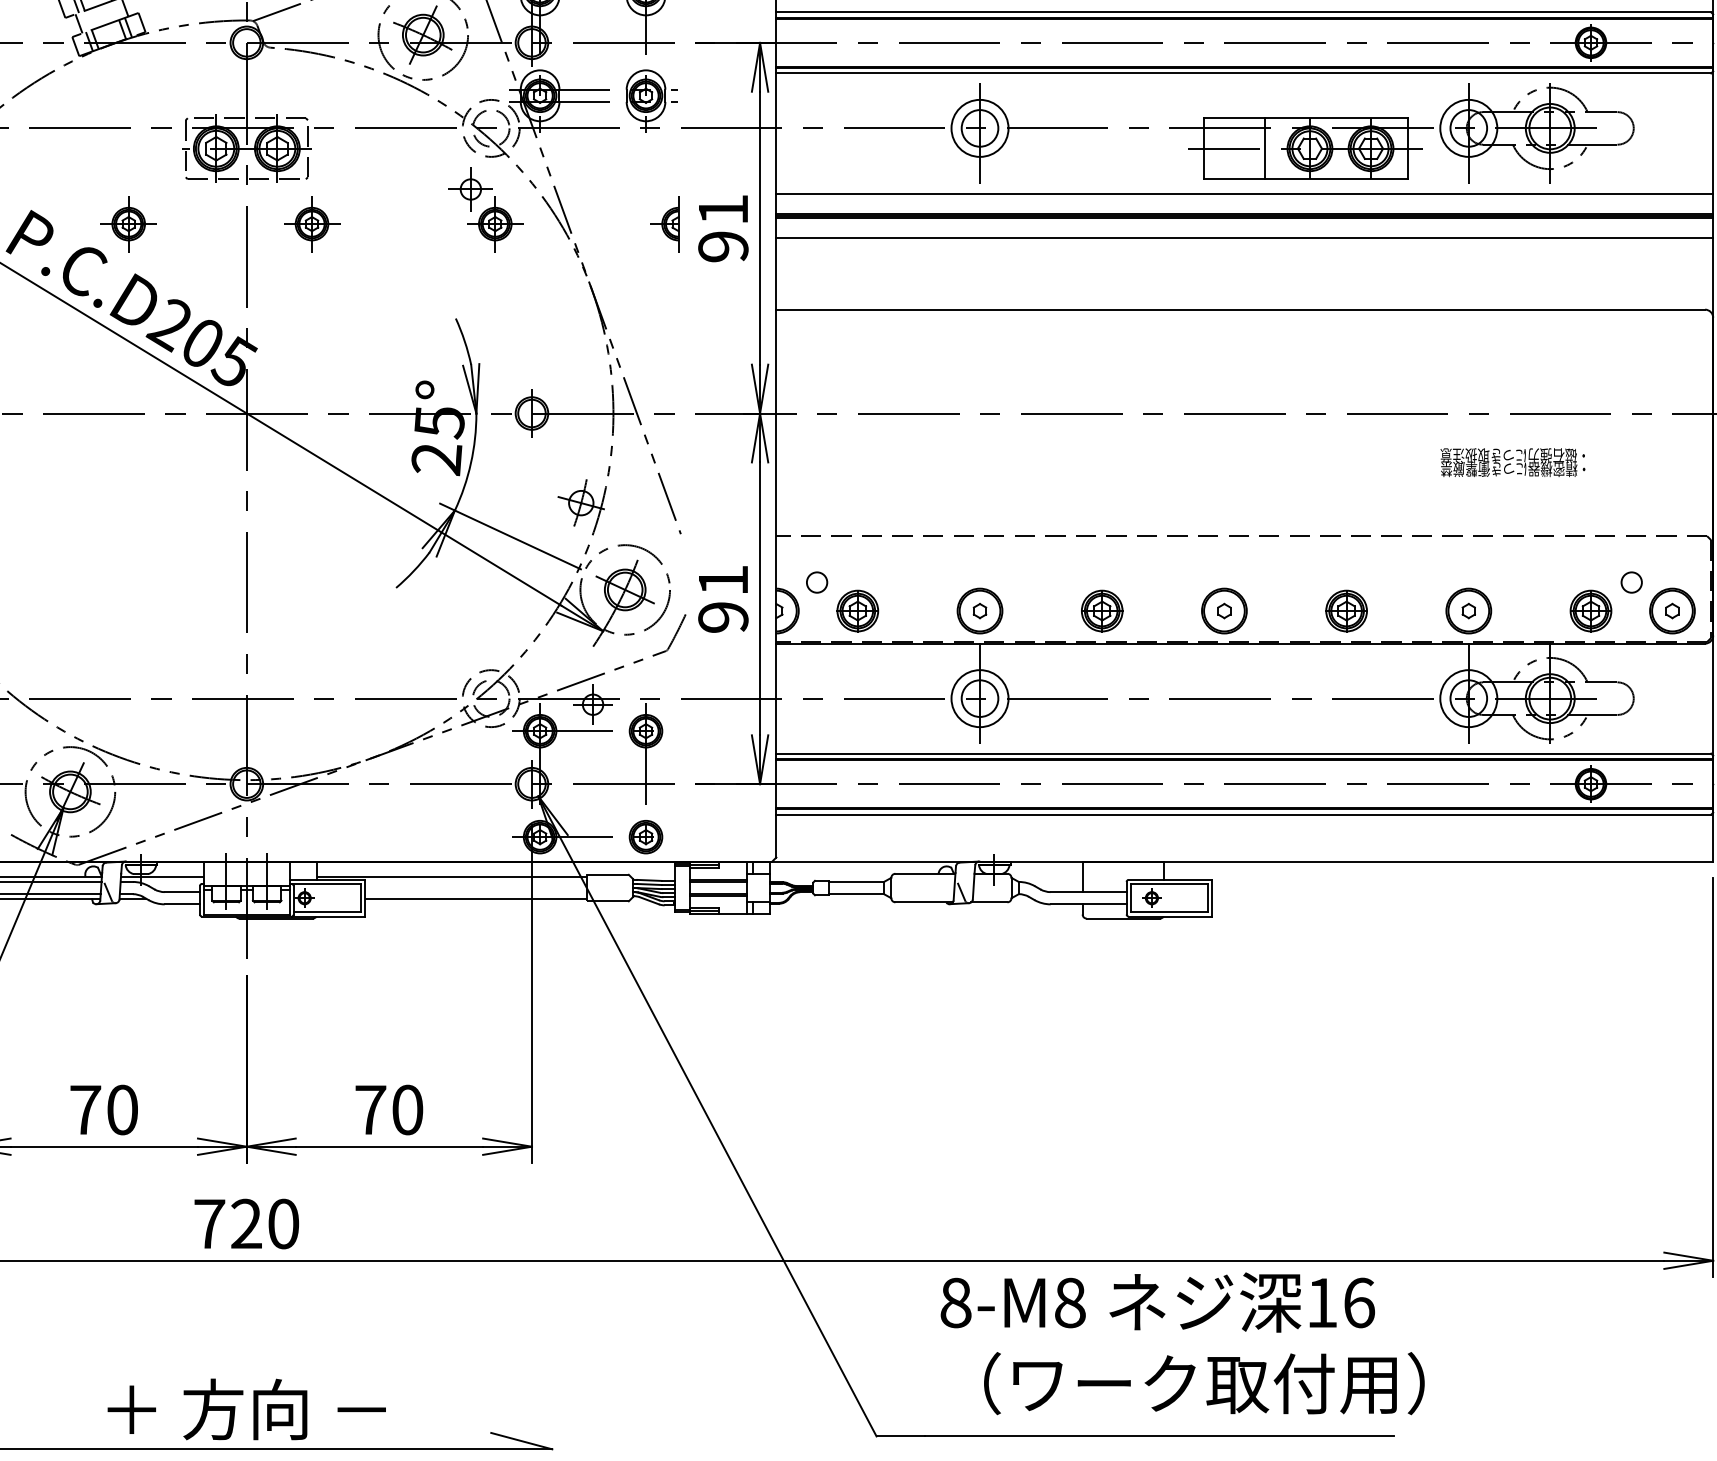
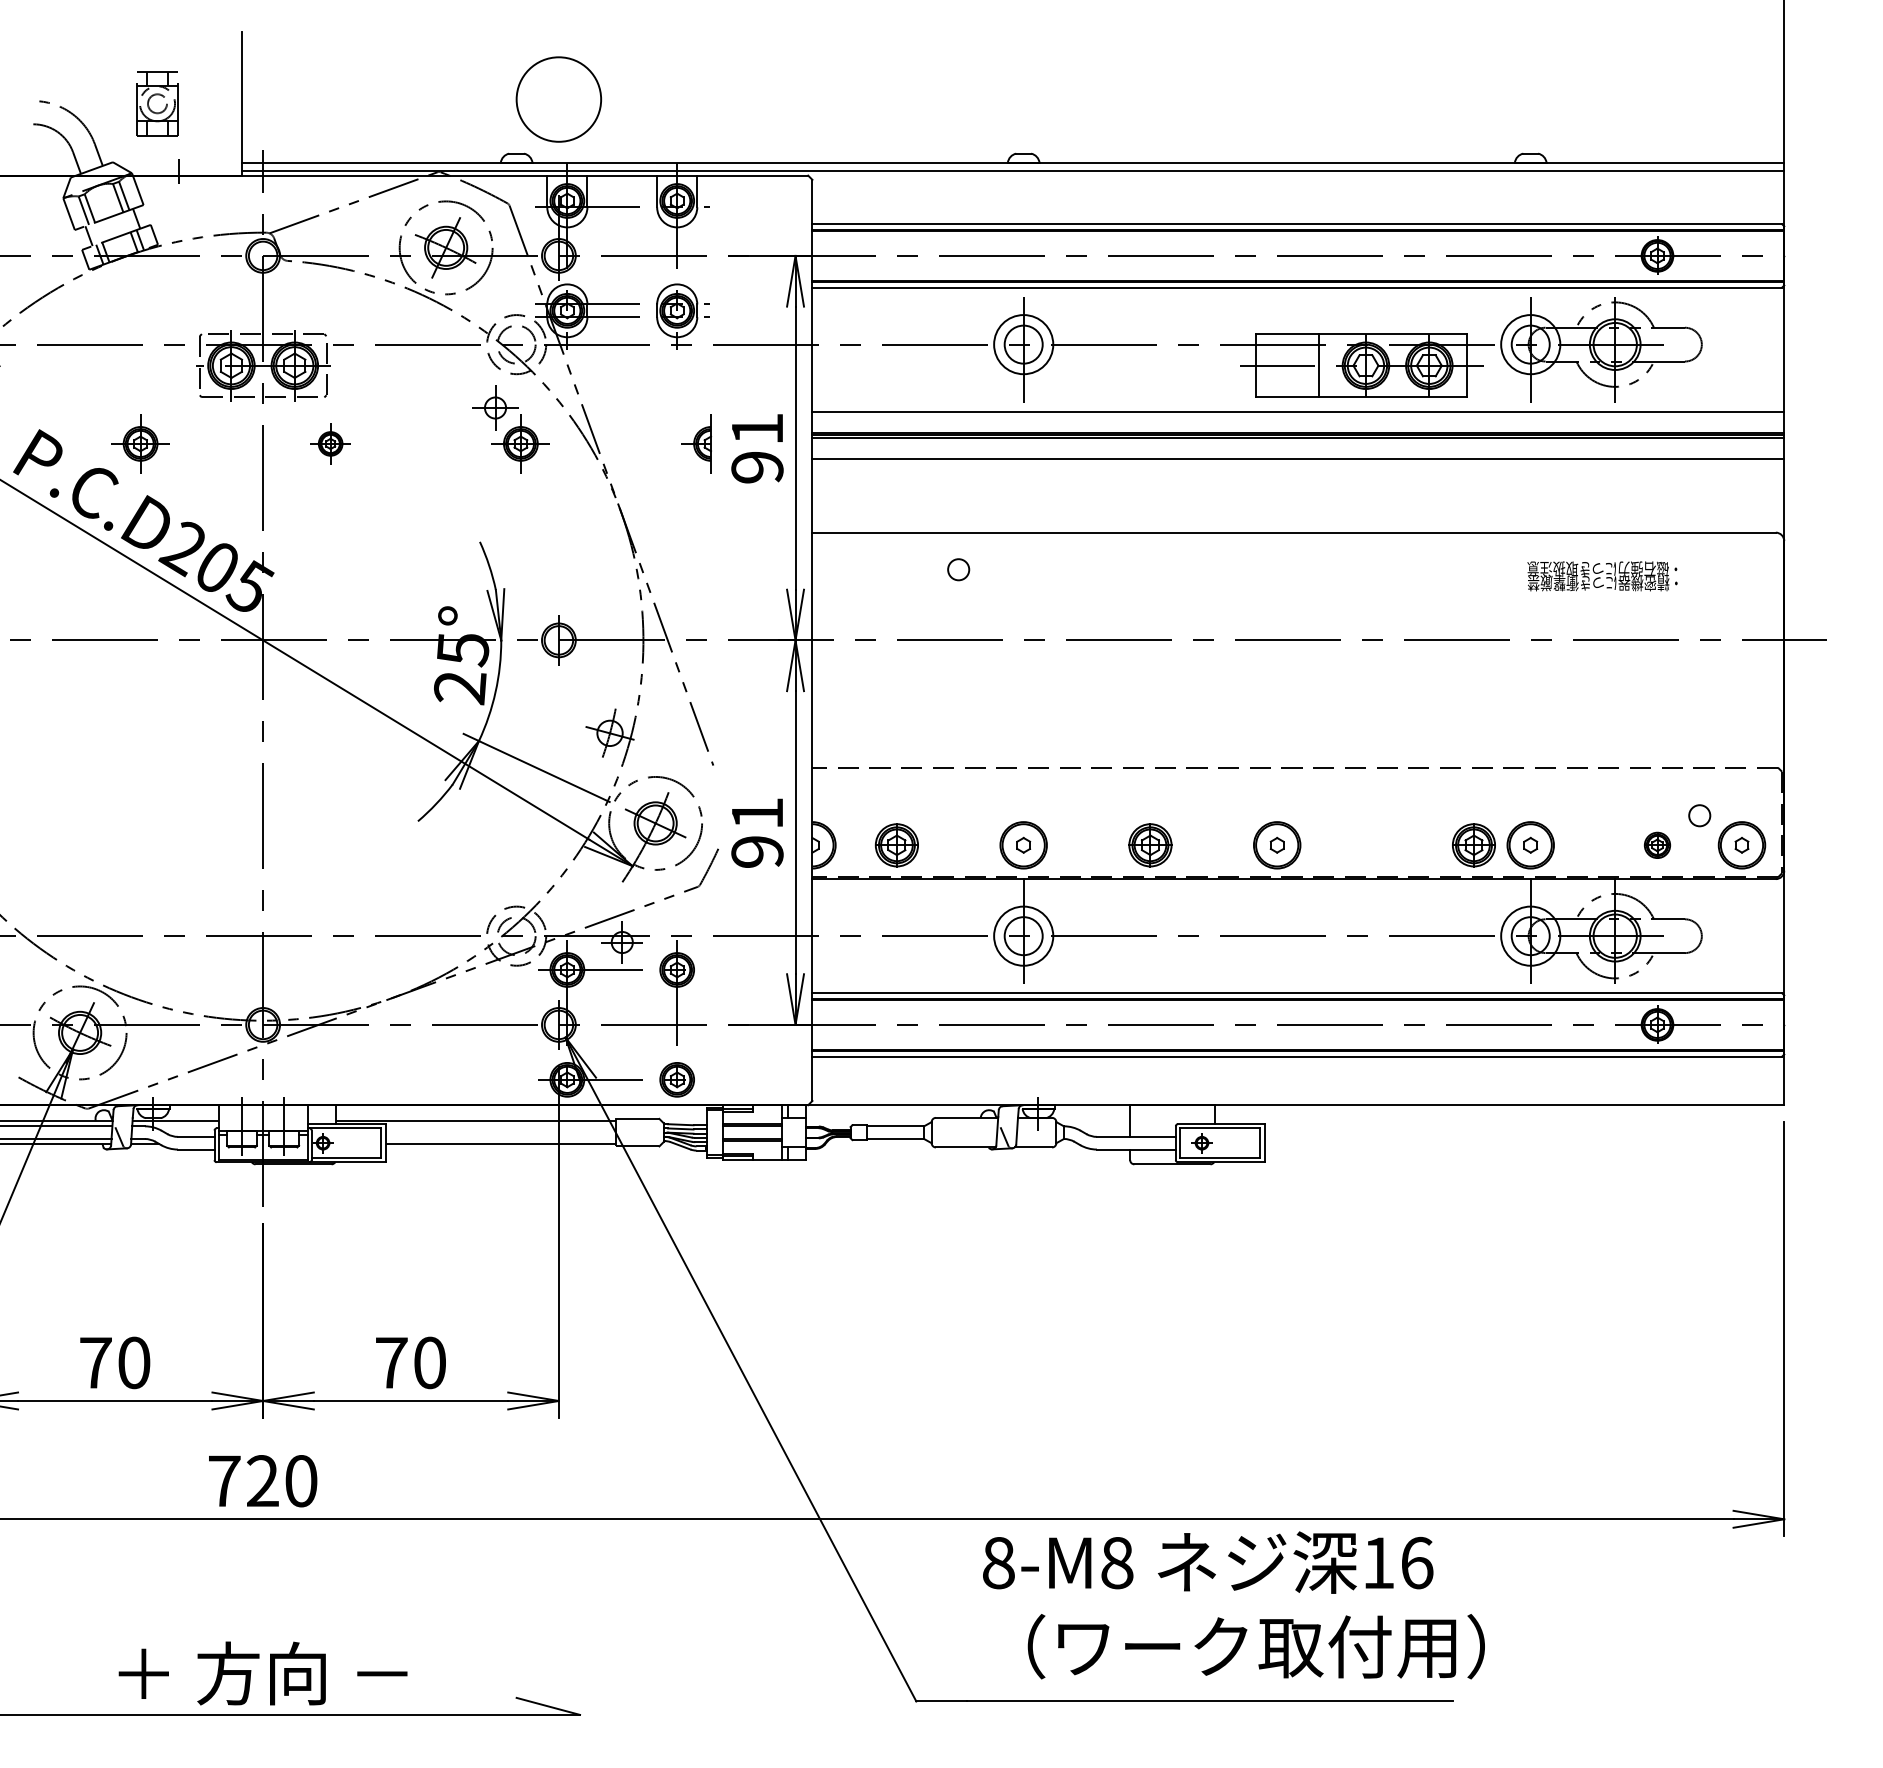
part: (311, 223) -> (330, 443), size x0.7
text: (1512, 462) -> (1602, 576), moved
circle: (816, 582) -> (958, 569), moved
part: (1346, 611) -> (1473, 845), moved
part: (1591, 611) -> (1657, 845), size x0.6

